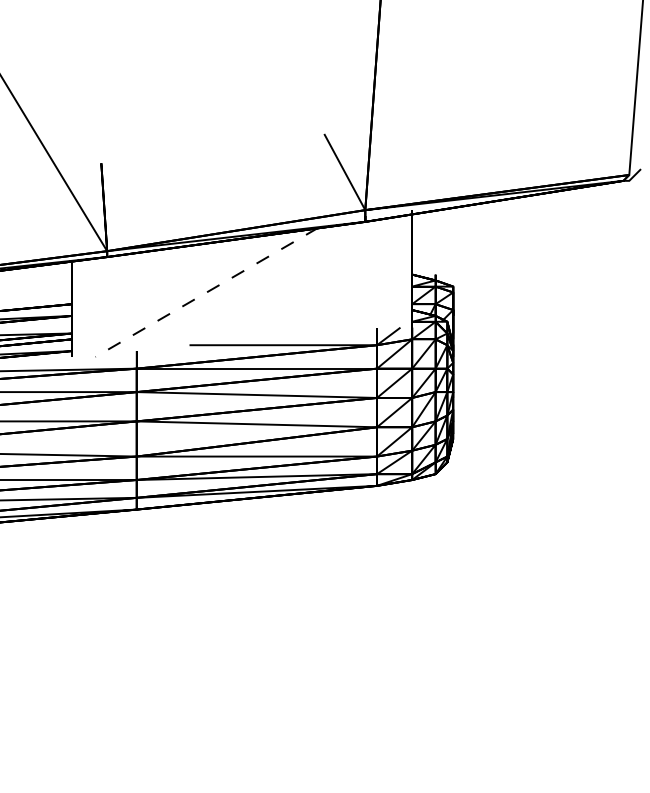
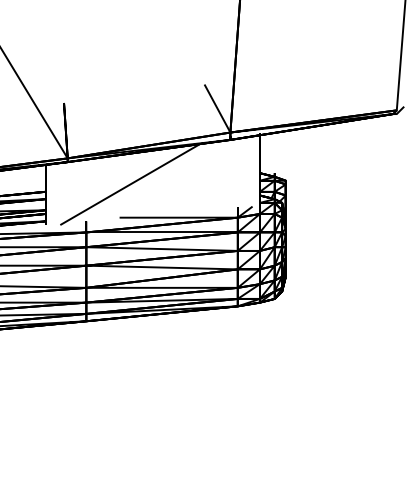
line: (206, 292) -> (130, 184), dashed -> solid

